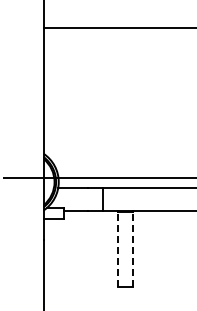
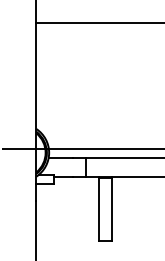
line: (118, 249) -> (99, 209), dashed -> solid
line: (133, 249) -> (111, 209), dashed -> solid

